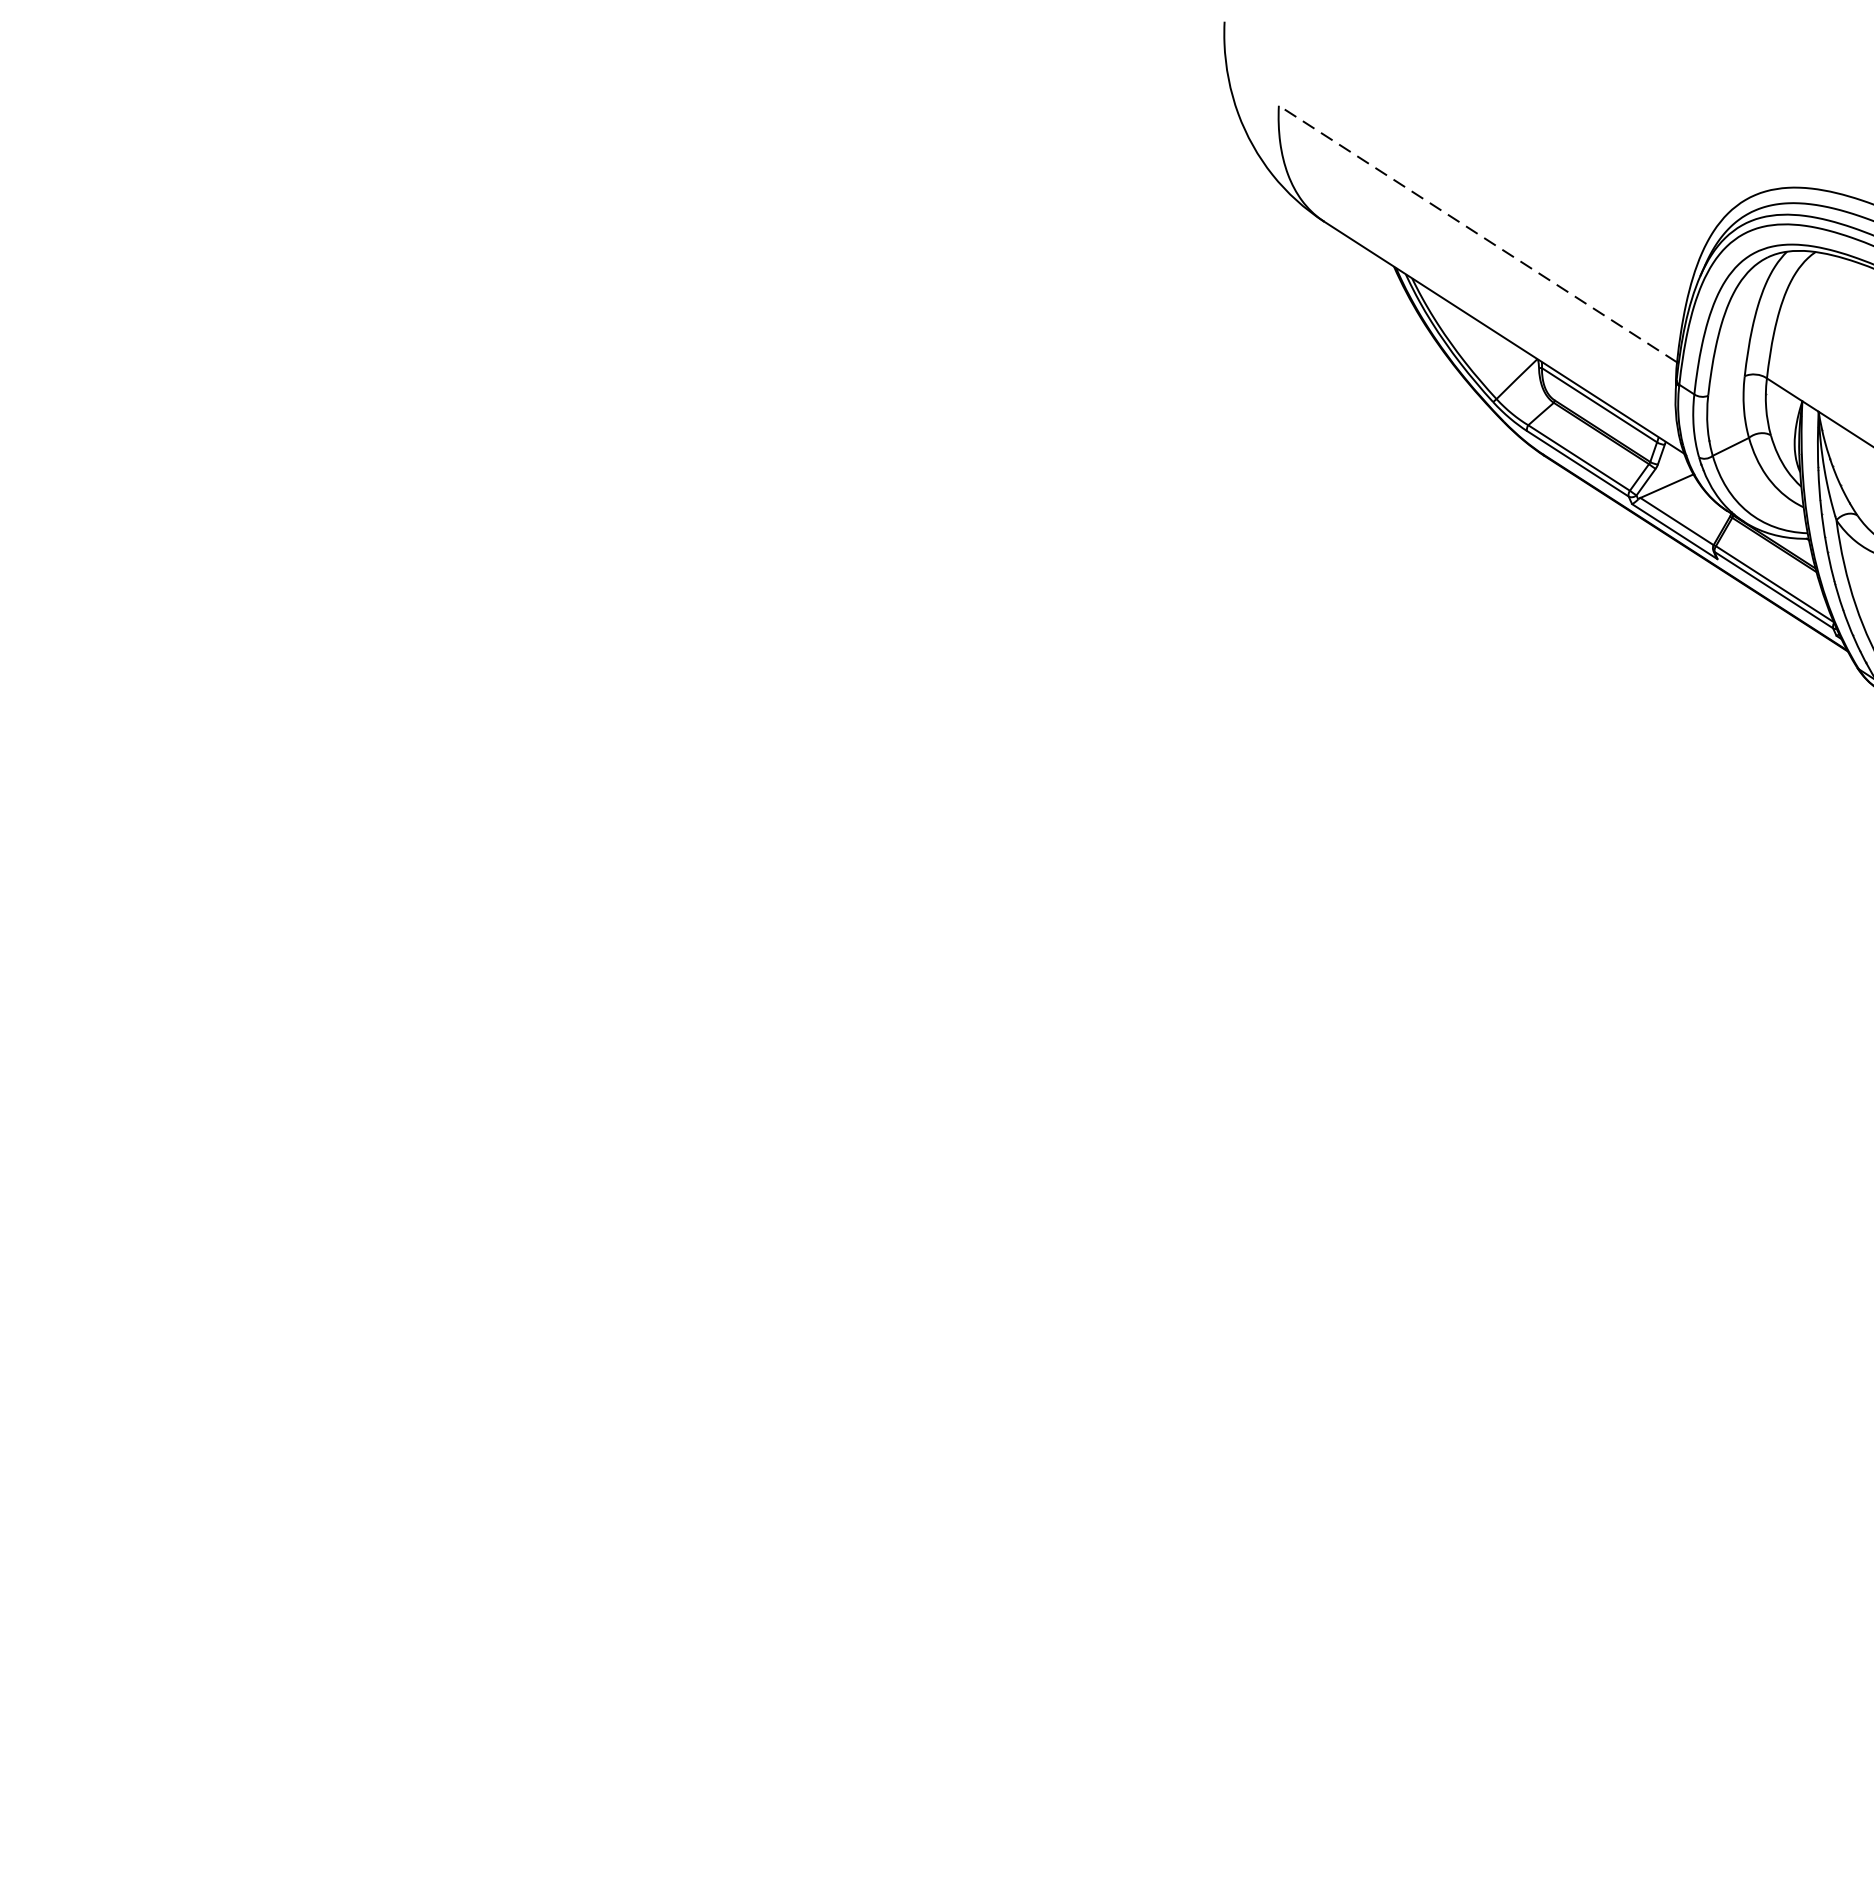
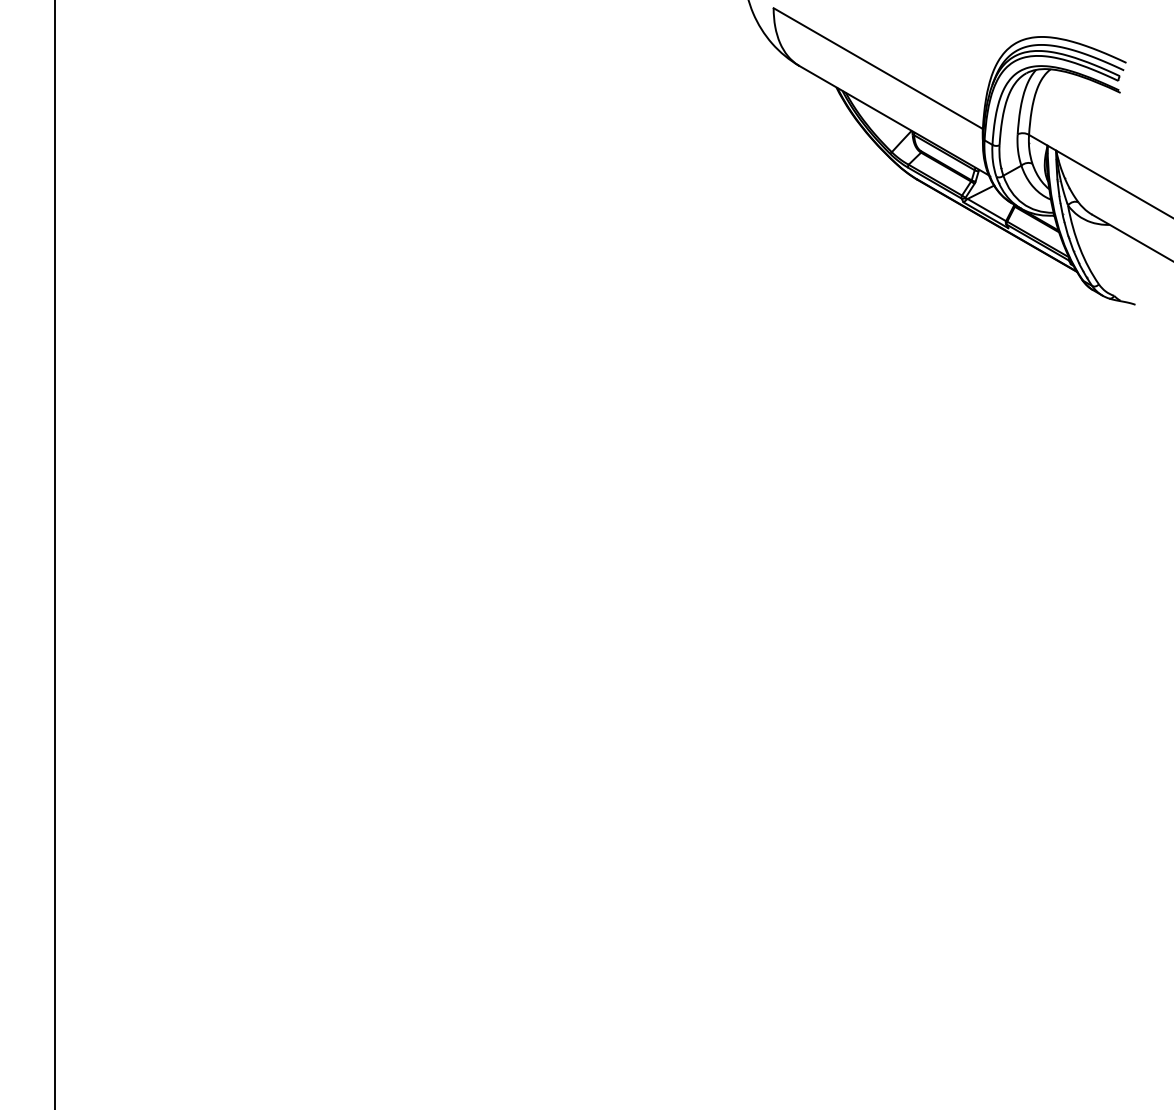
line: (1478, 233) -> (878, 68), dashed -> solid

